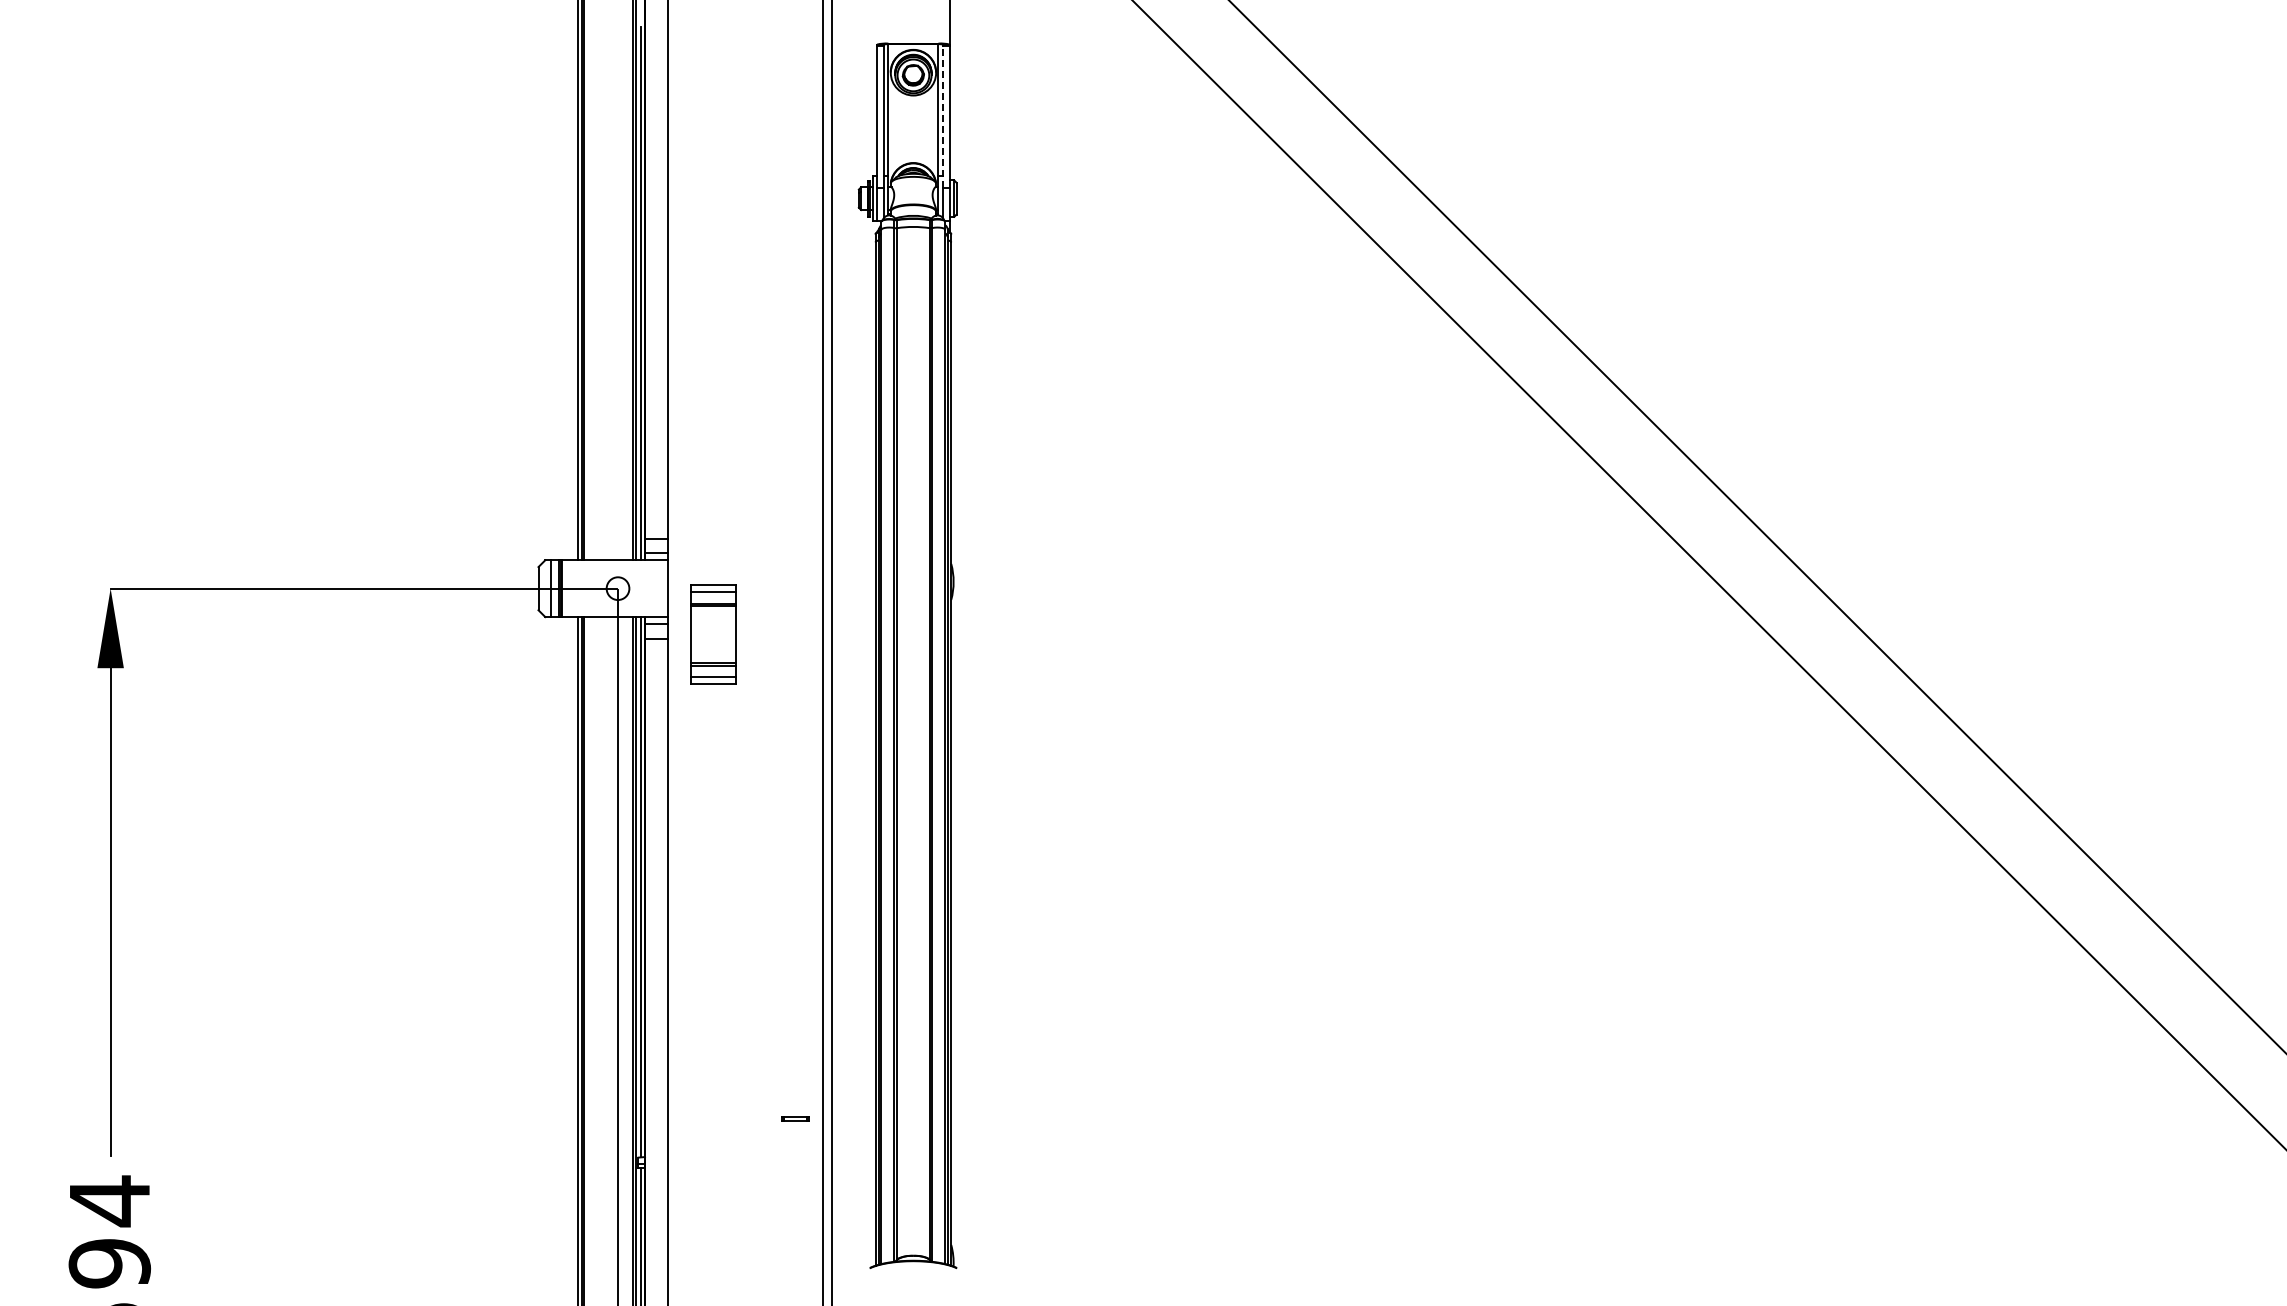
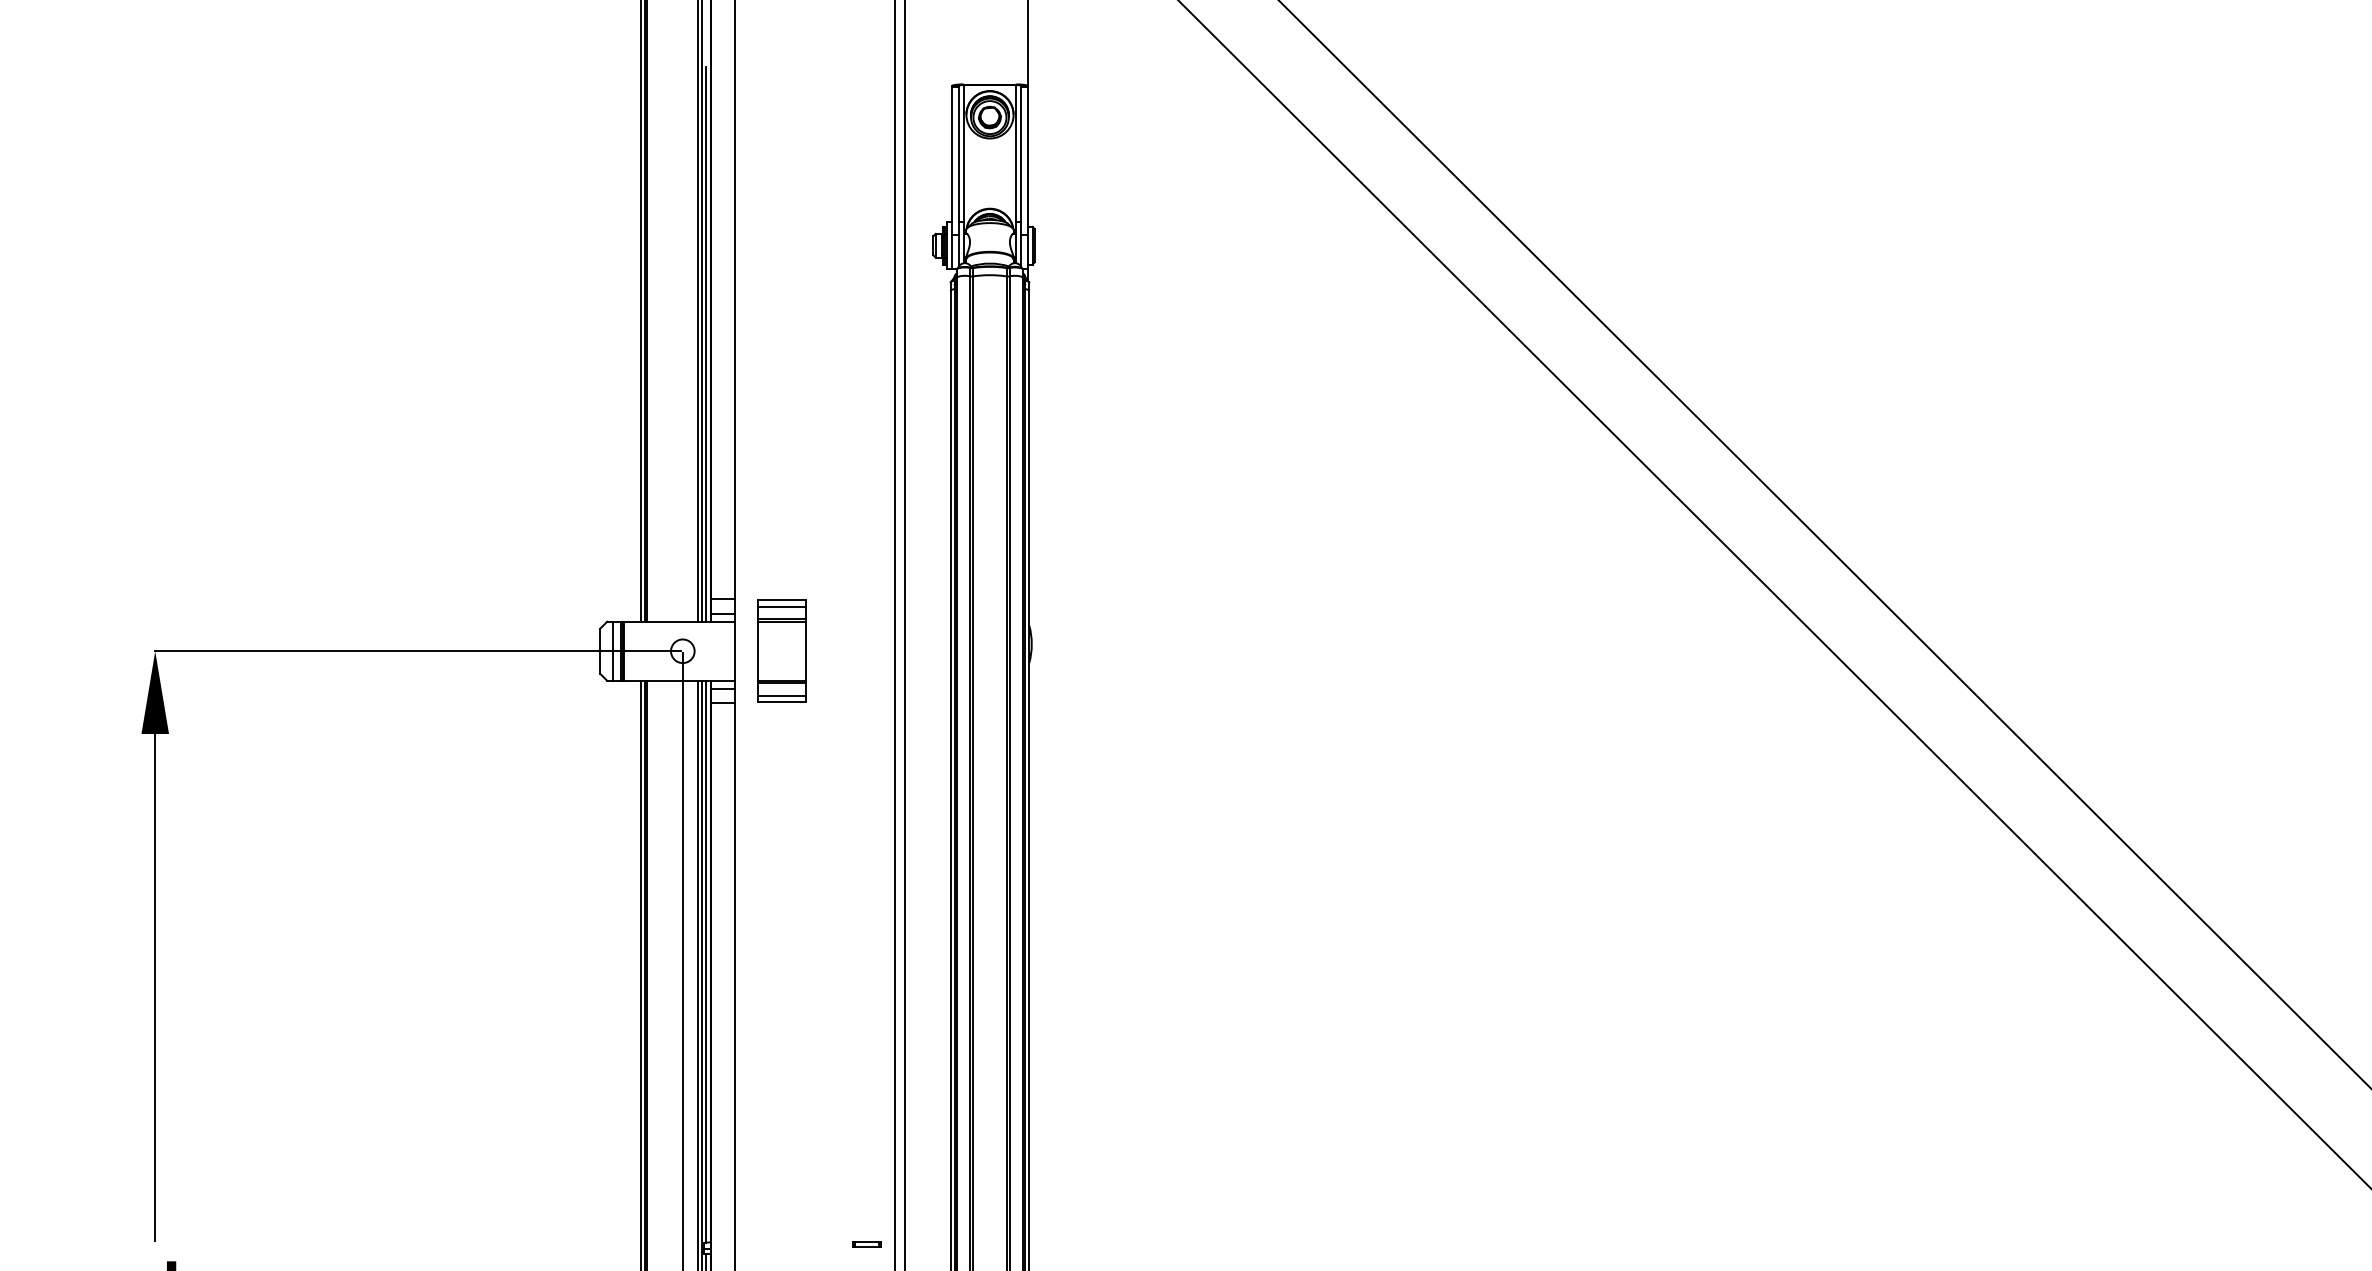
line: (942, 116) -> (1020, 160), dashed -> solid
part: (713, 634) -> (782, 651), moved
part: (795, 1118) -> (867, 1243), moved

